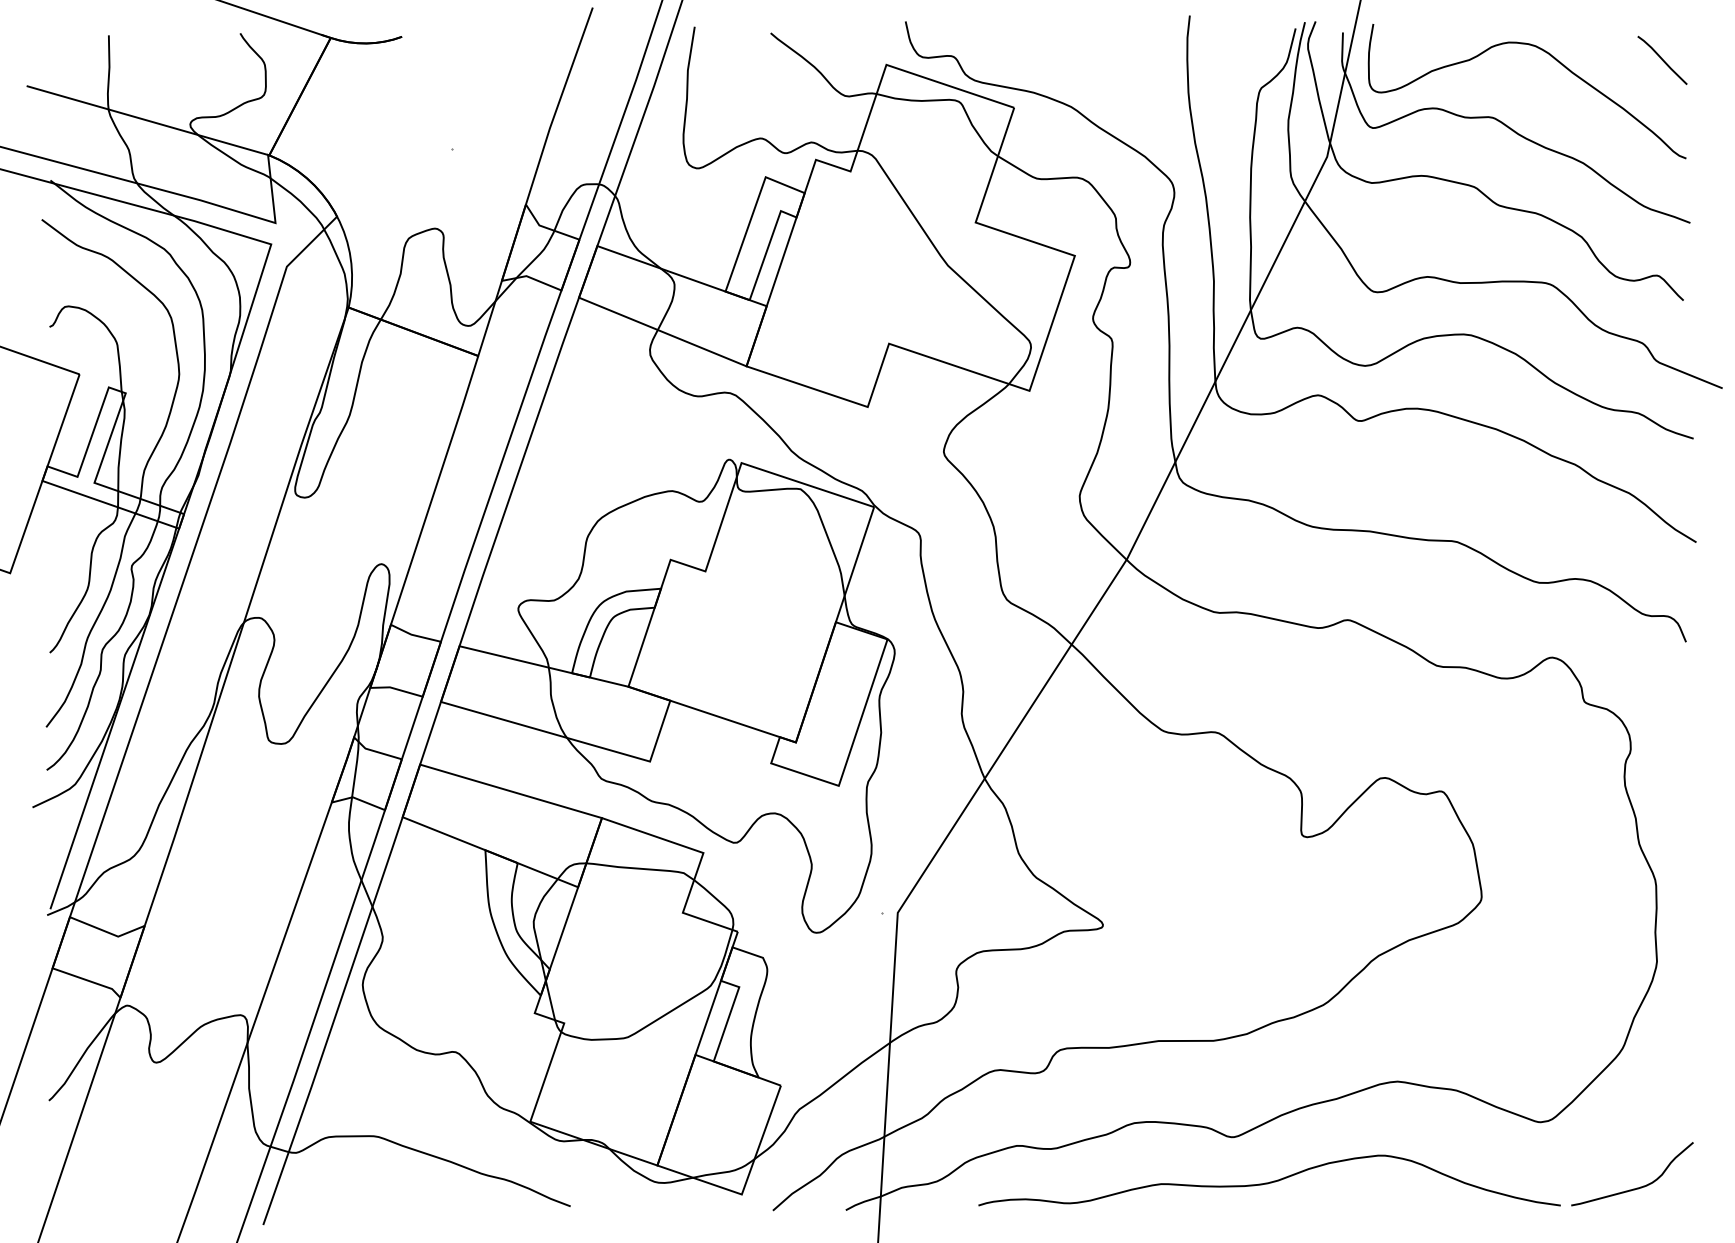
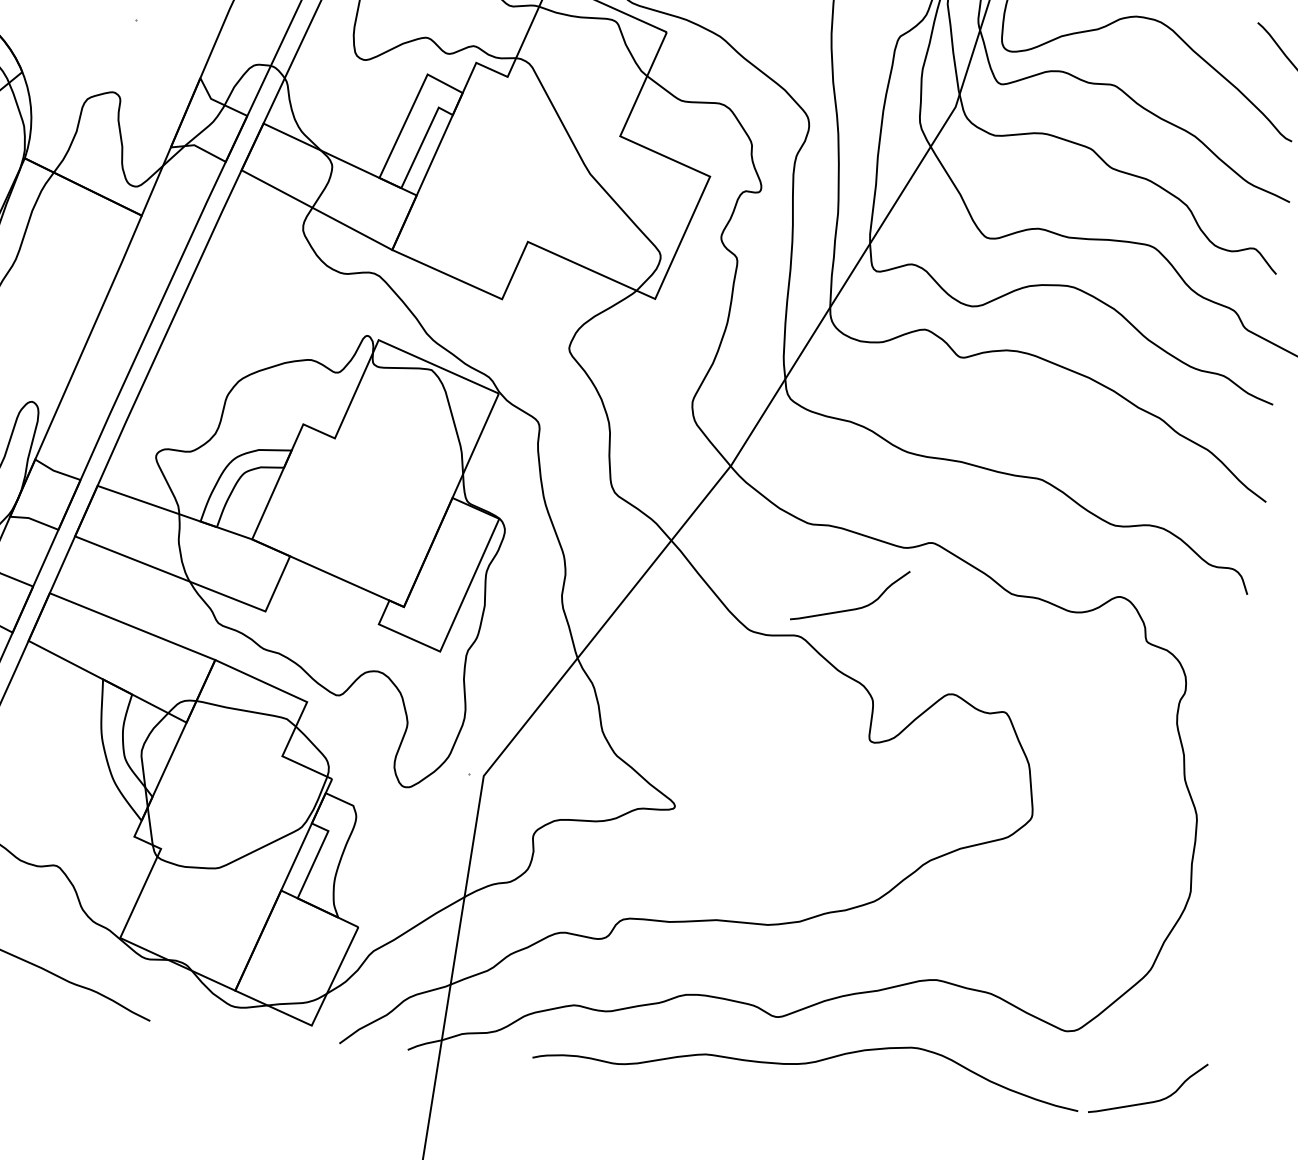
curve: (1270, 697) -> (852, 608), added

